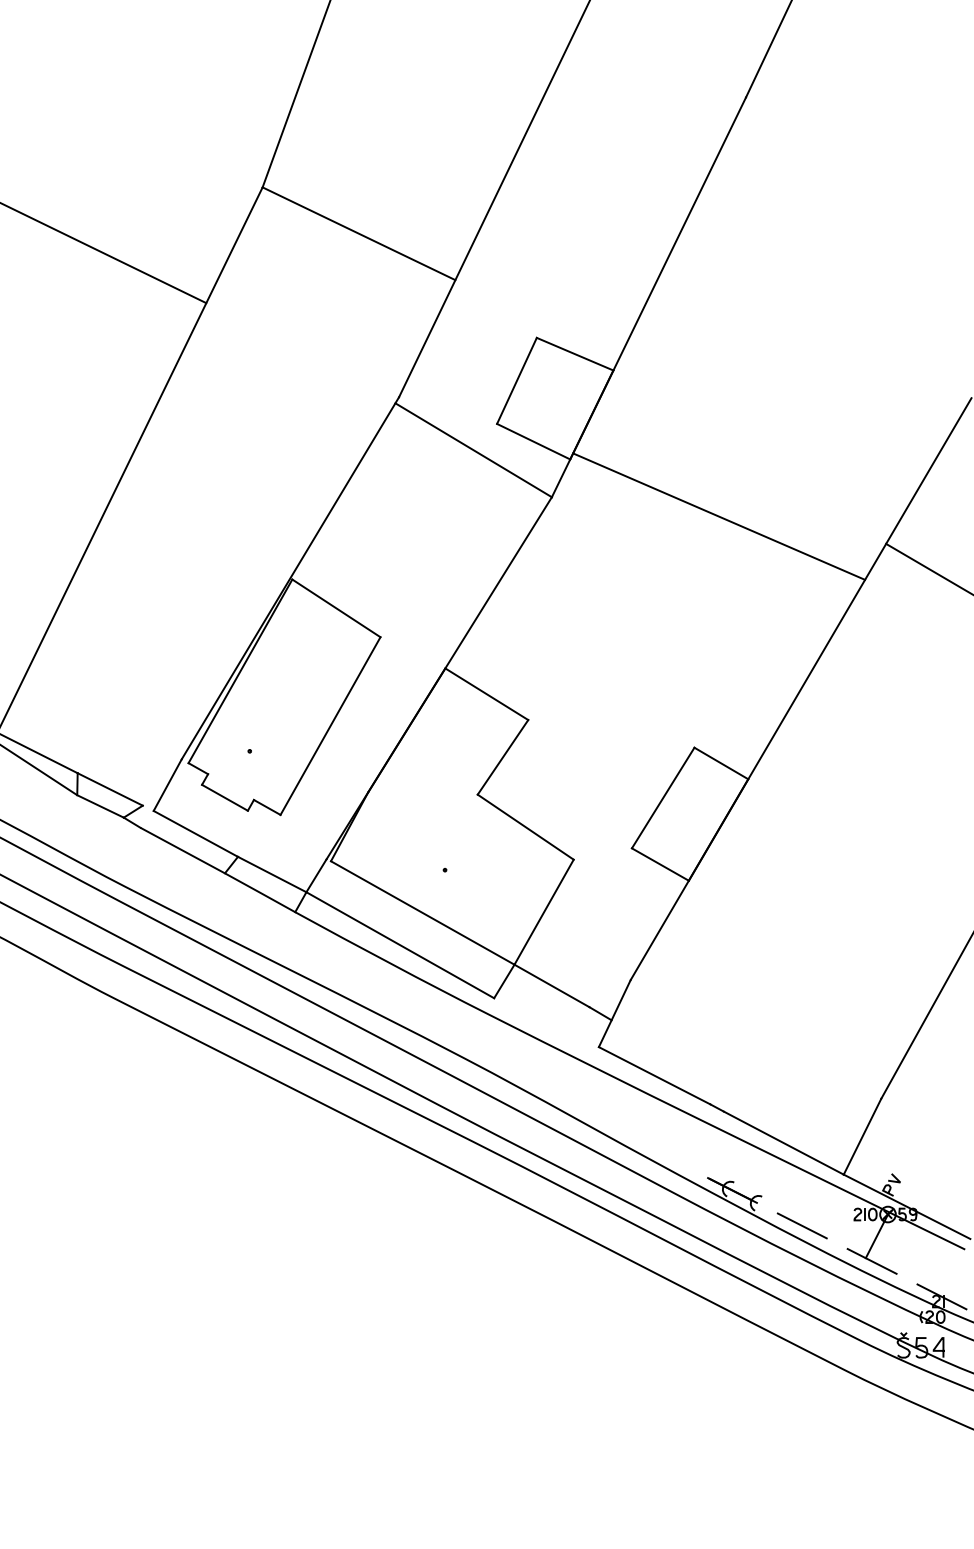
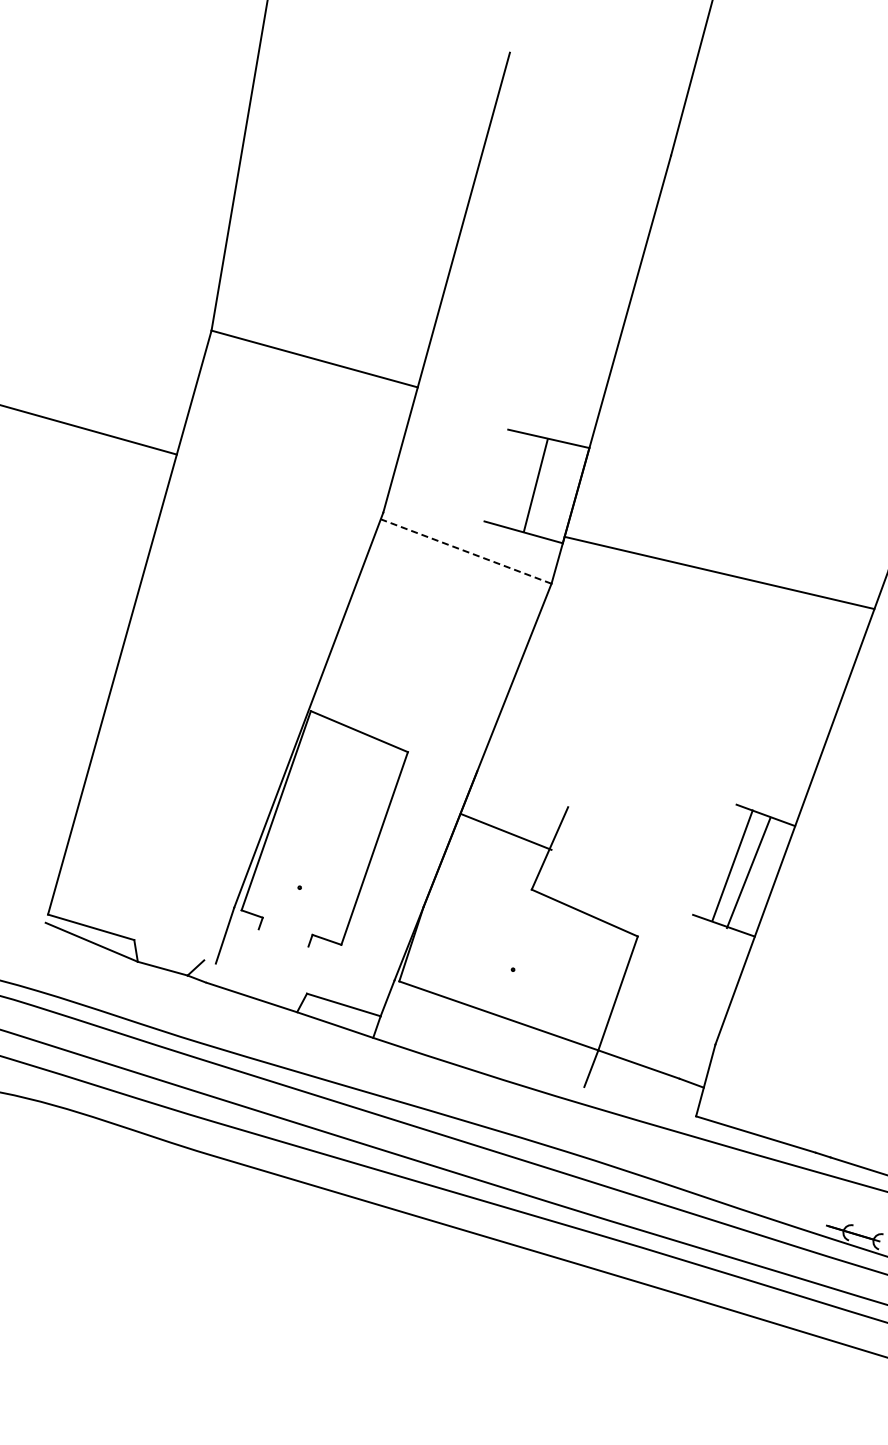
line: (516, 380) -> (535, 485), moved
line: (473, 450) -> (466, 551), solid -> dashed
line: (486, 694) -> (505, 832), moved
line: (109, 789) -> (168, 950), removed
line: (224, 797) -> (283, 937), removed
line: (662, 797) -> (747, 872), moved
line: (718, 829) -> (732, 865), moved
line: (195, 833) -> (261, 978), removed
line: (400, 945) -> (482, 1051), removed

